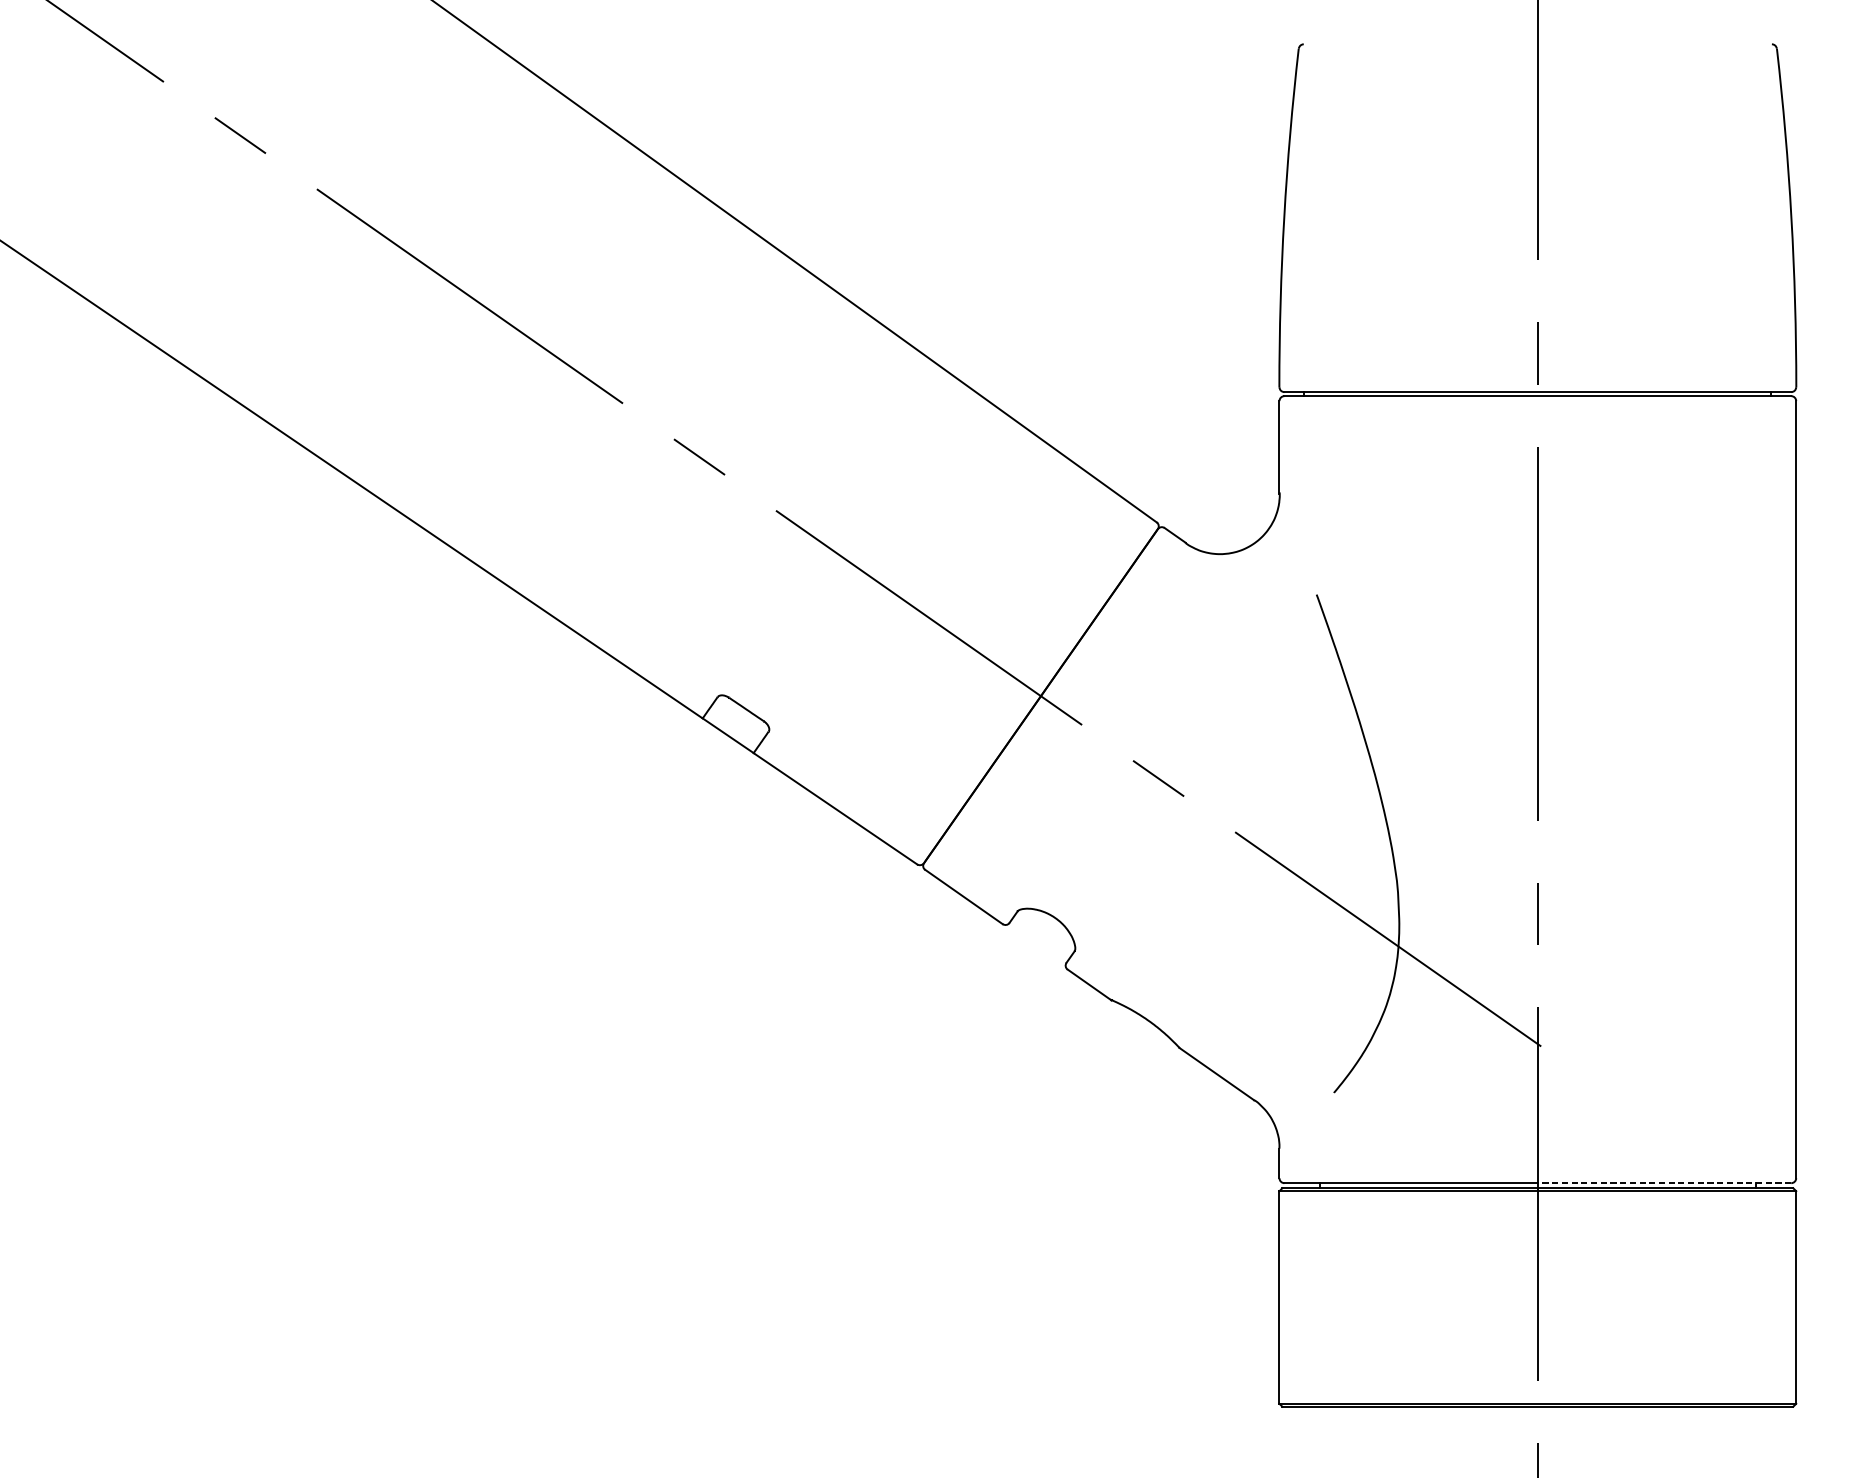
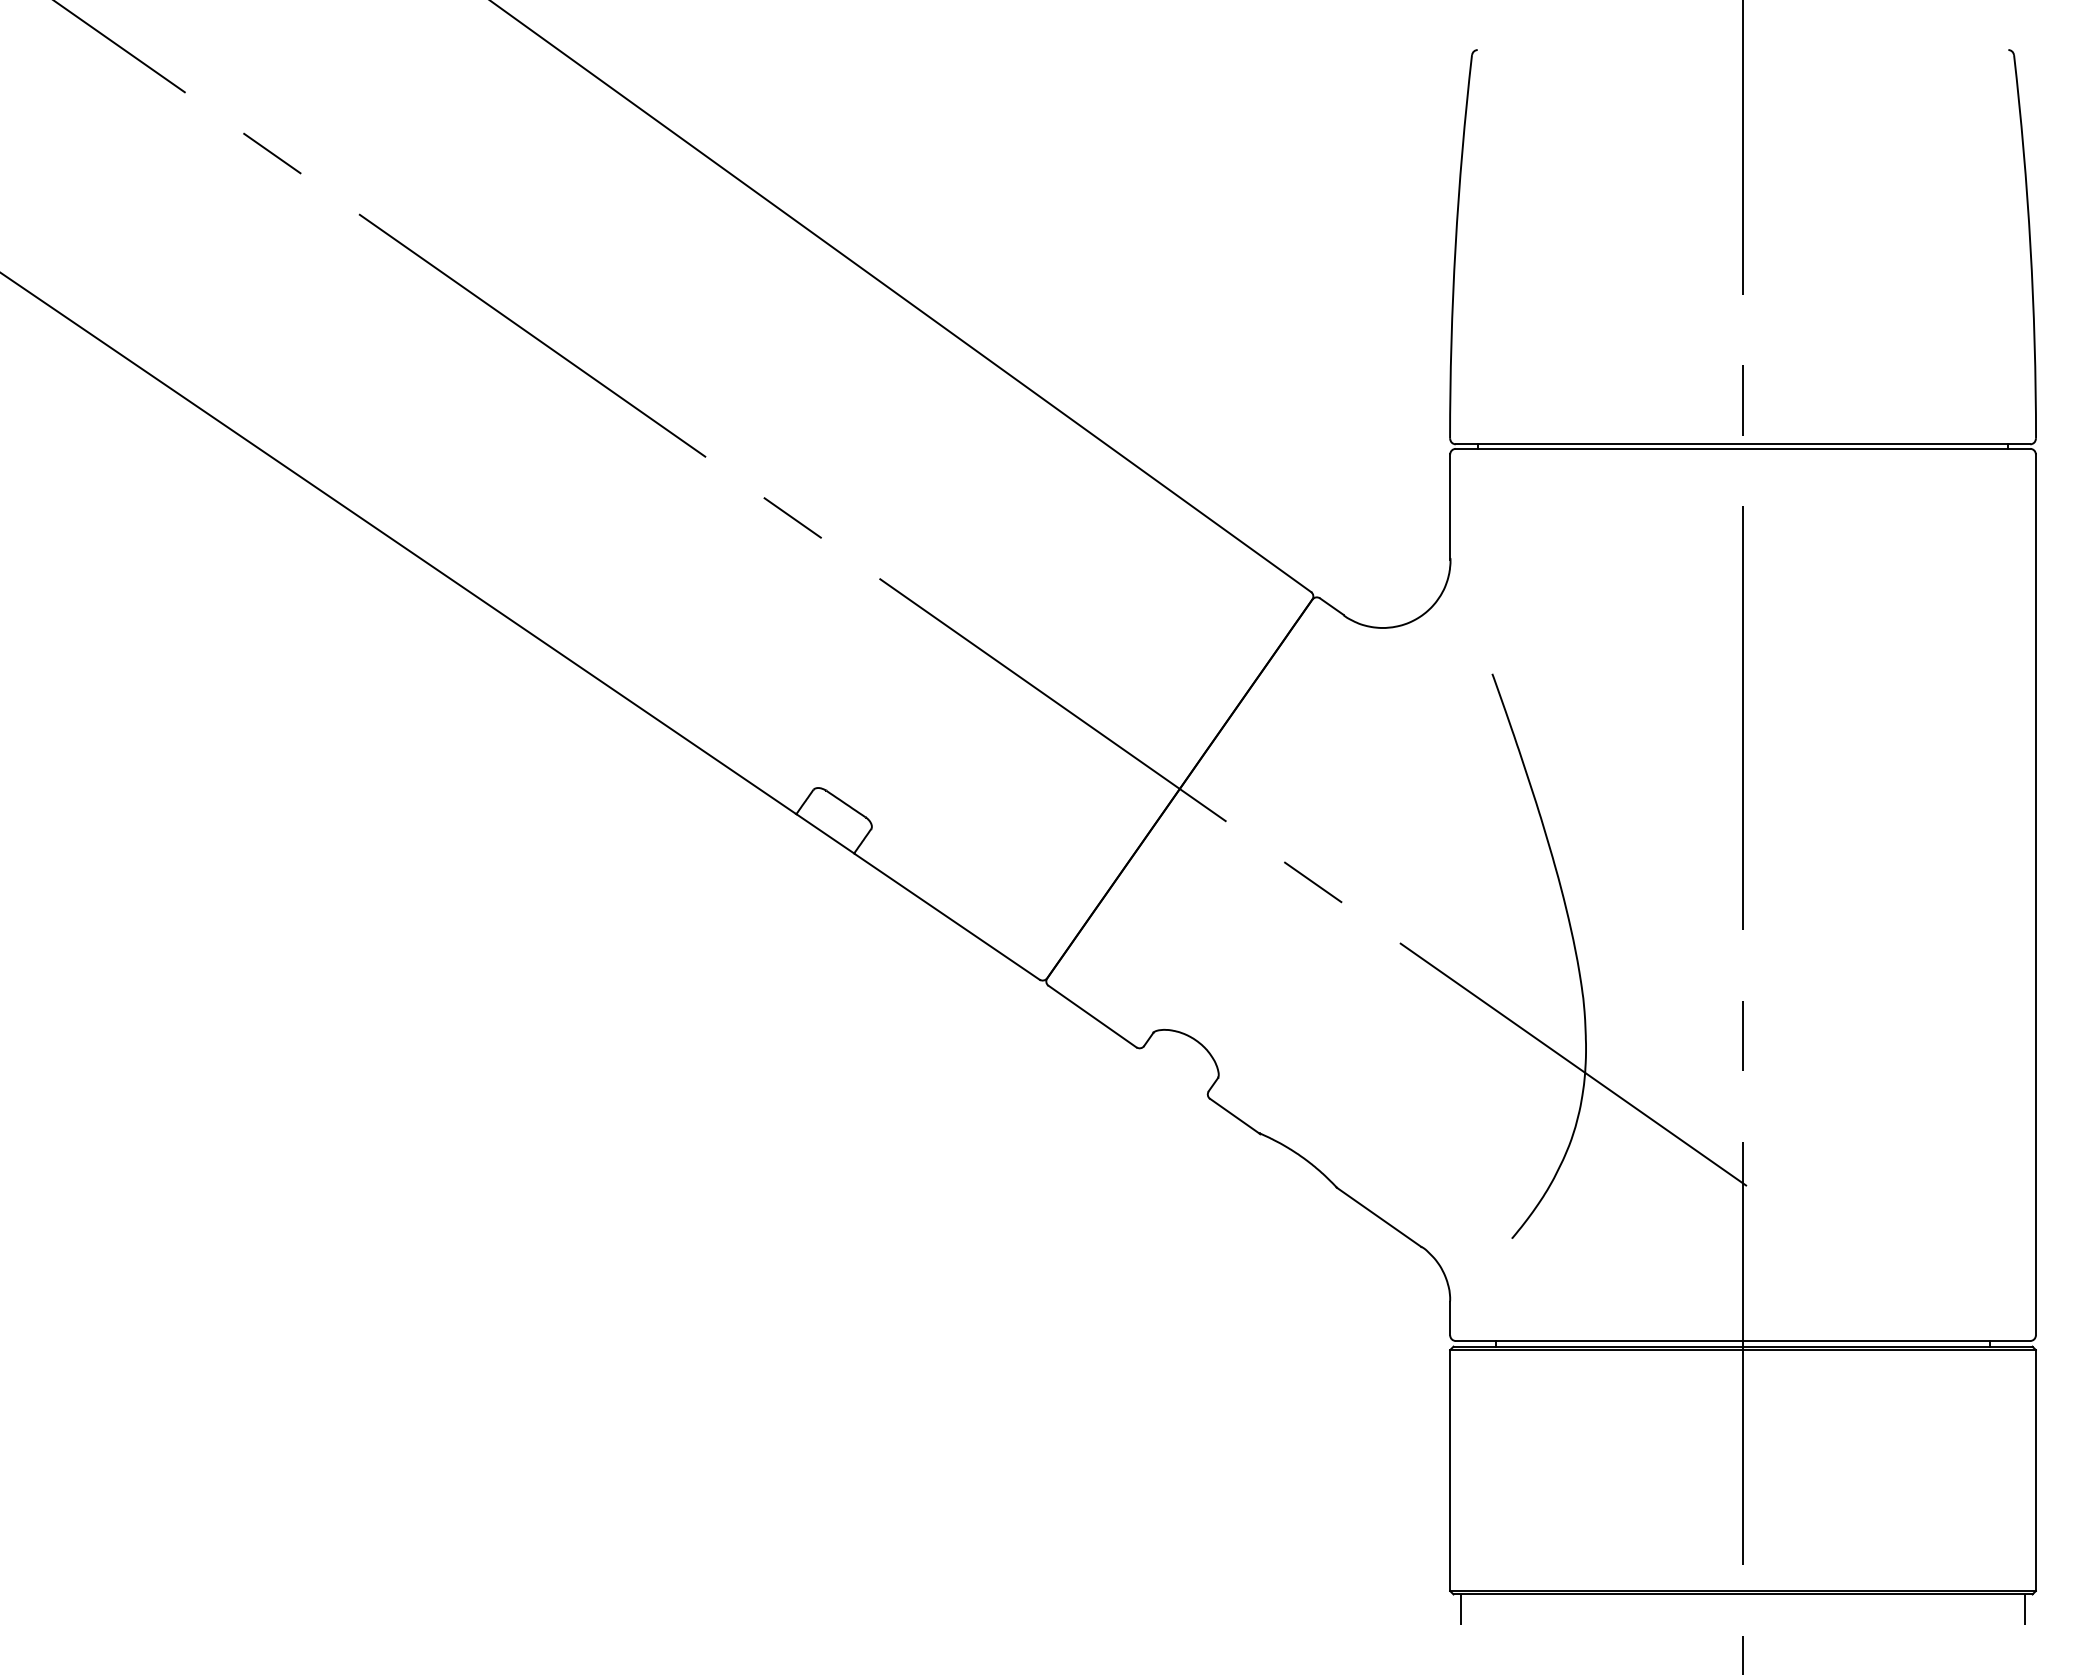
line: (1664, 1183) -> (1886, 1341), dashed -> solid
line: (1289, 1420) -> (1461, 1609), added
line: (1786, 1420) -> (2024, 1609), added

